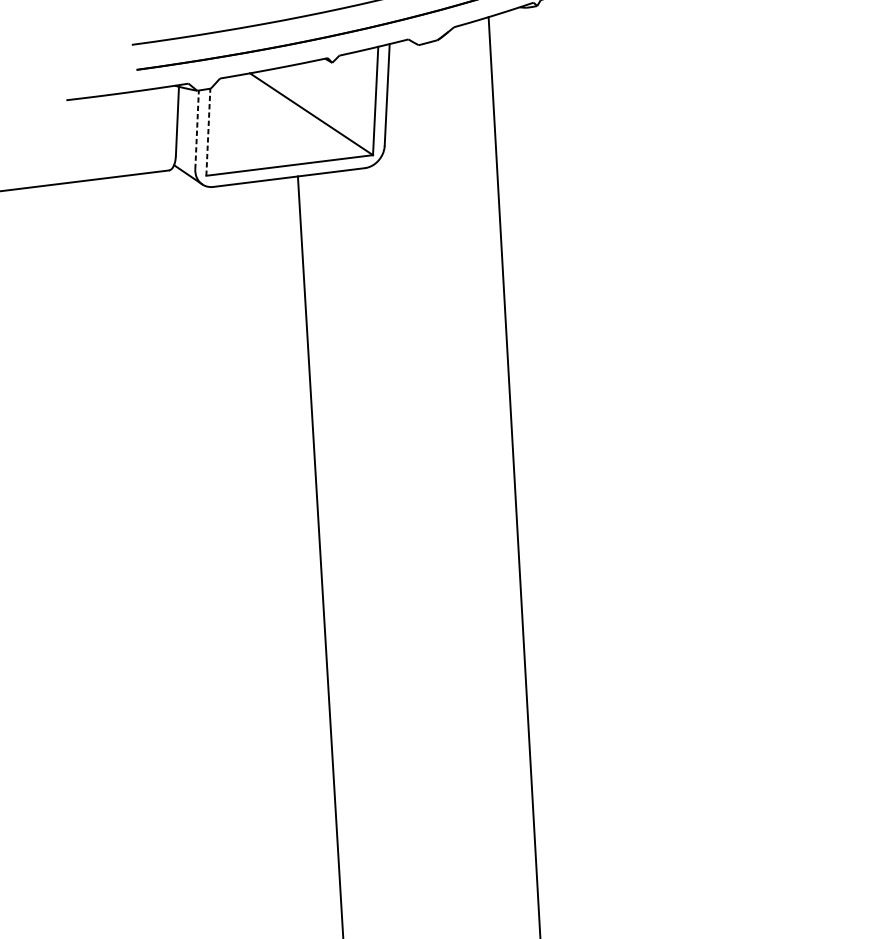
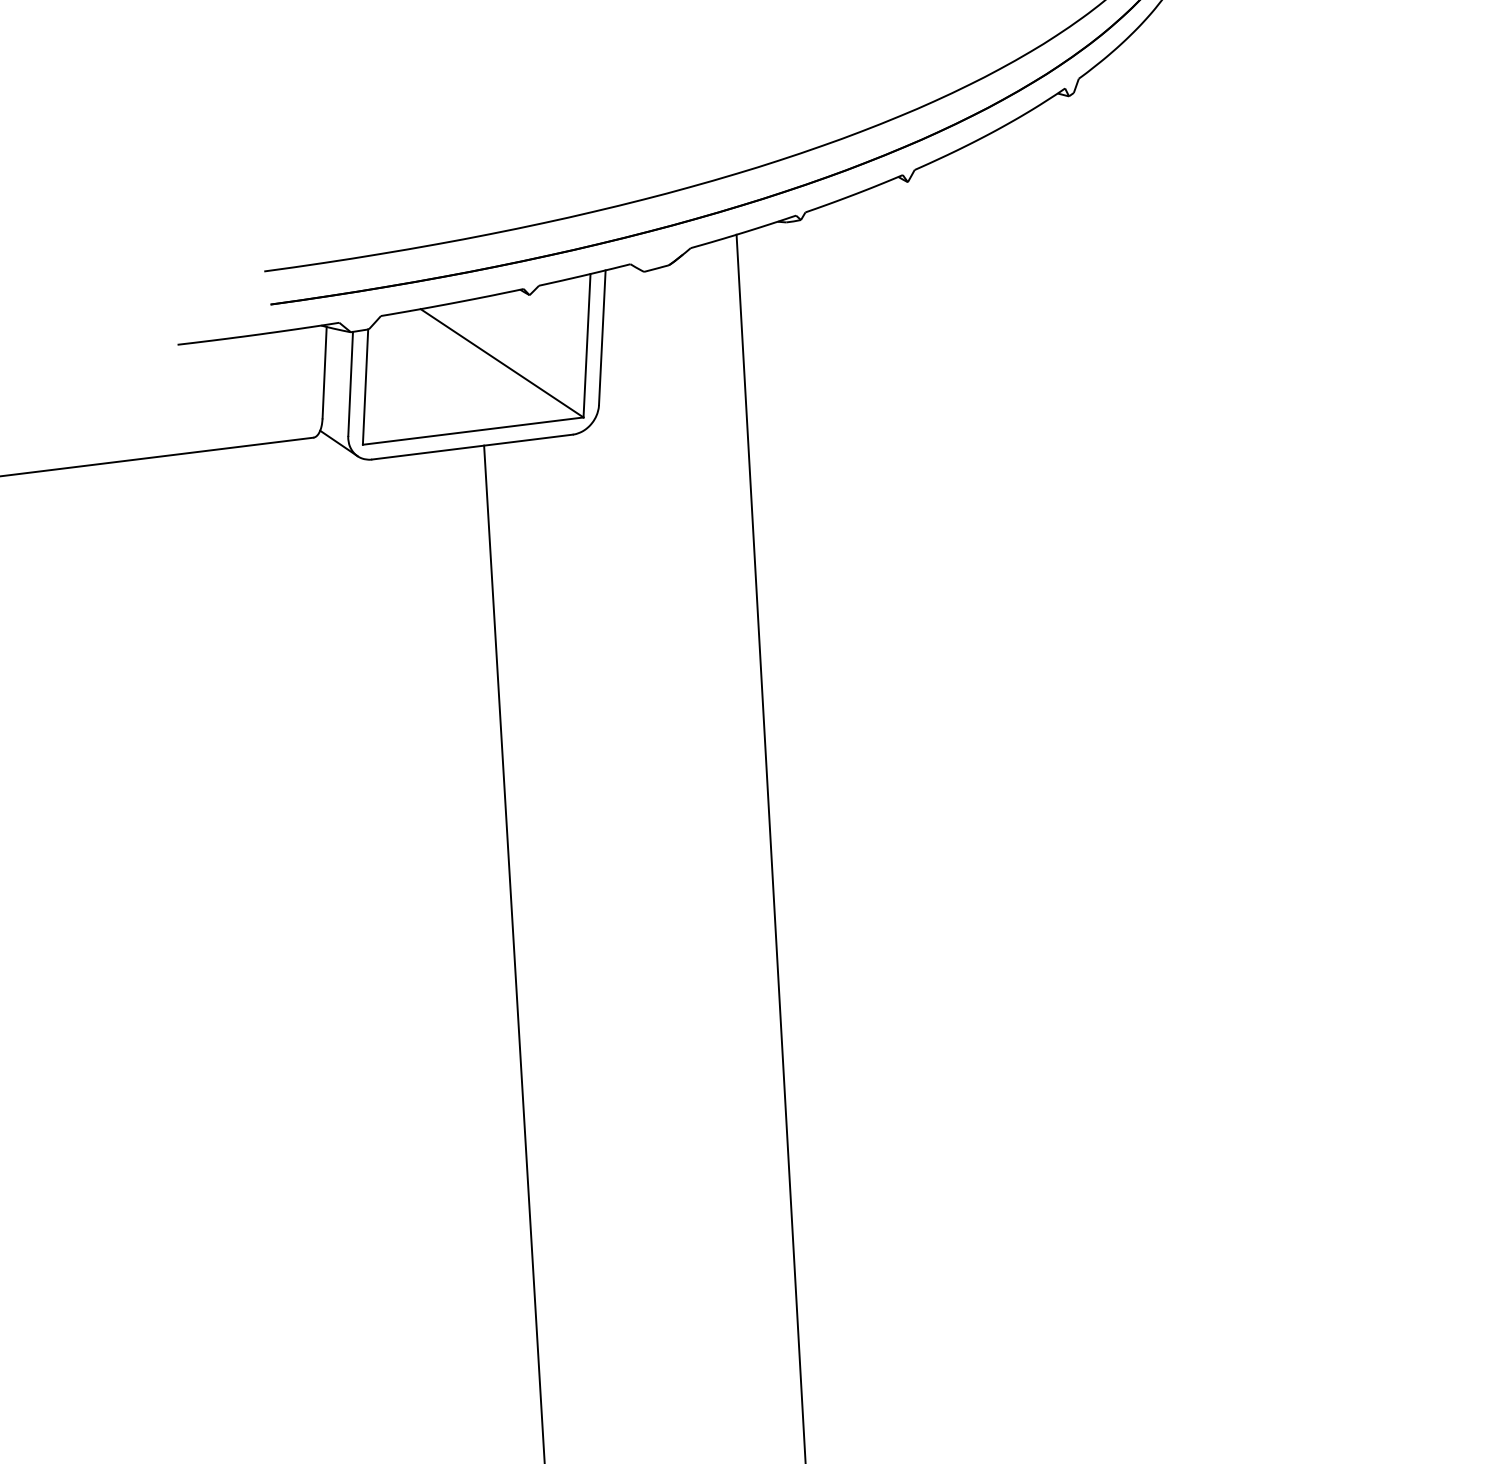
line: (196, 129) -> (350, 383), dashed -> solid
line: (208, 132) -> (365, 387), dashed -> solid

